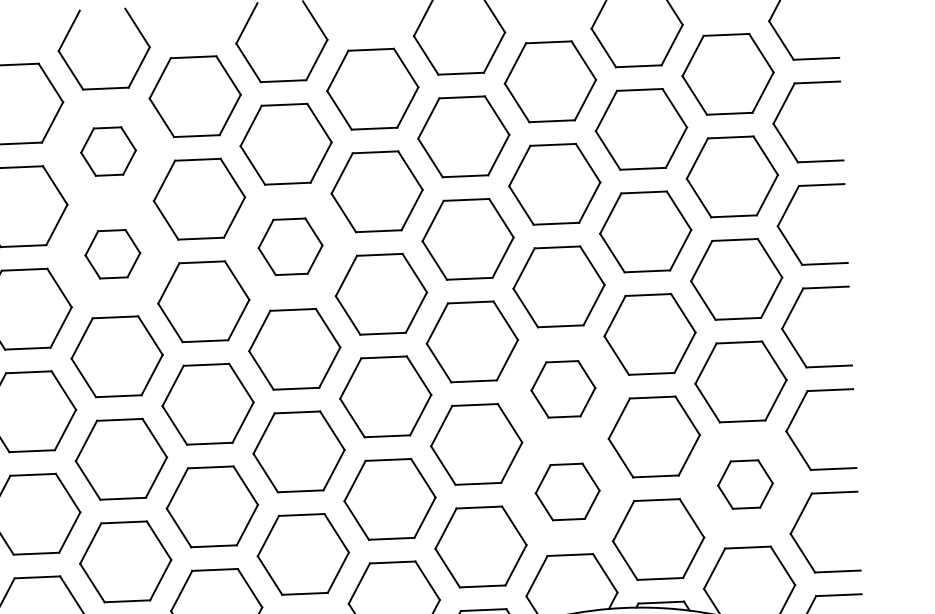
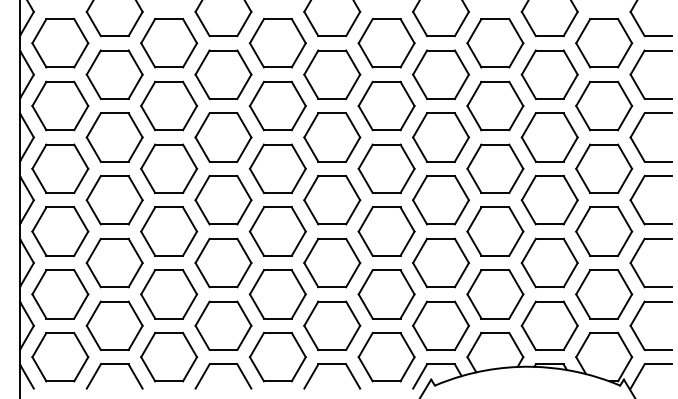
part: (108, 151) -> (223, 74), size x1.67
part: (290, 246) -> (332, 137), size x1.43
part: (112, 254) -> (223, 137), size x1.67
part: (563, 389) -> (495, 231), size x1.43
part: (745, 484) -> (604, 294), size x1.67
part: (567, 492) -> (495, 294), size x1.43

